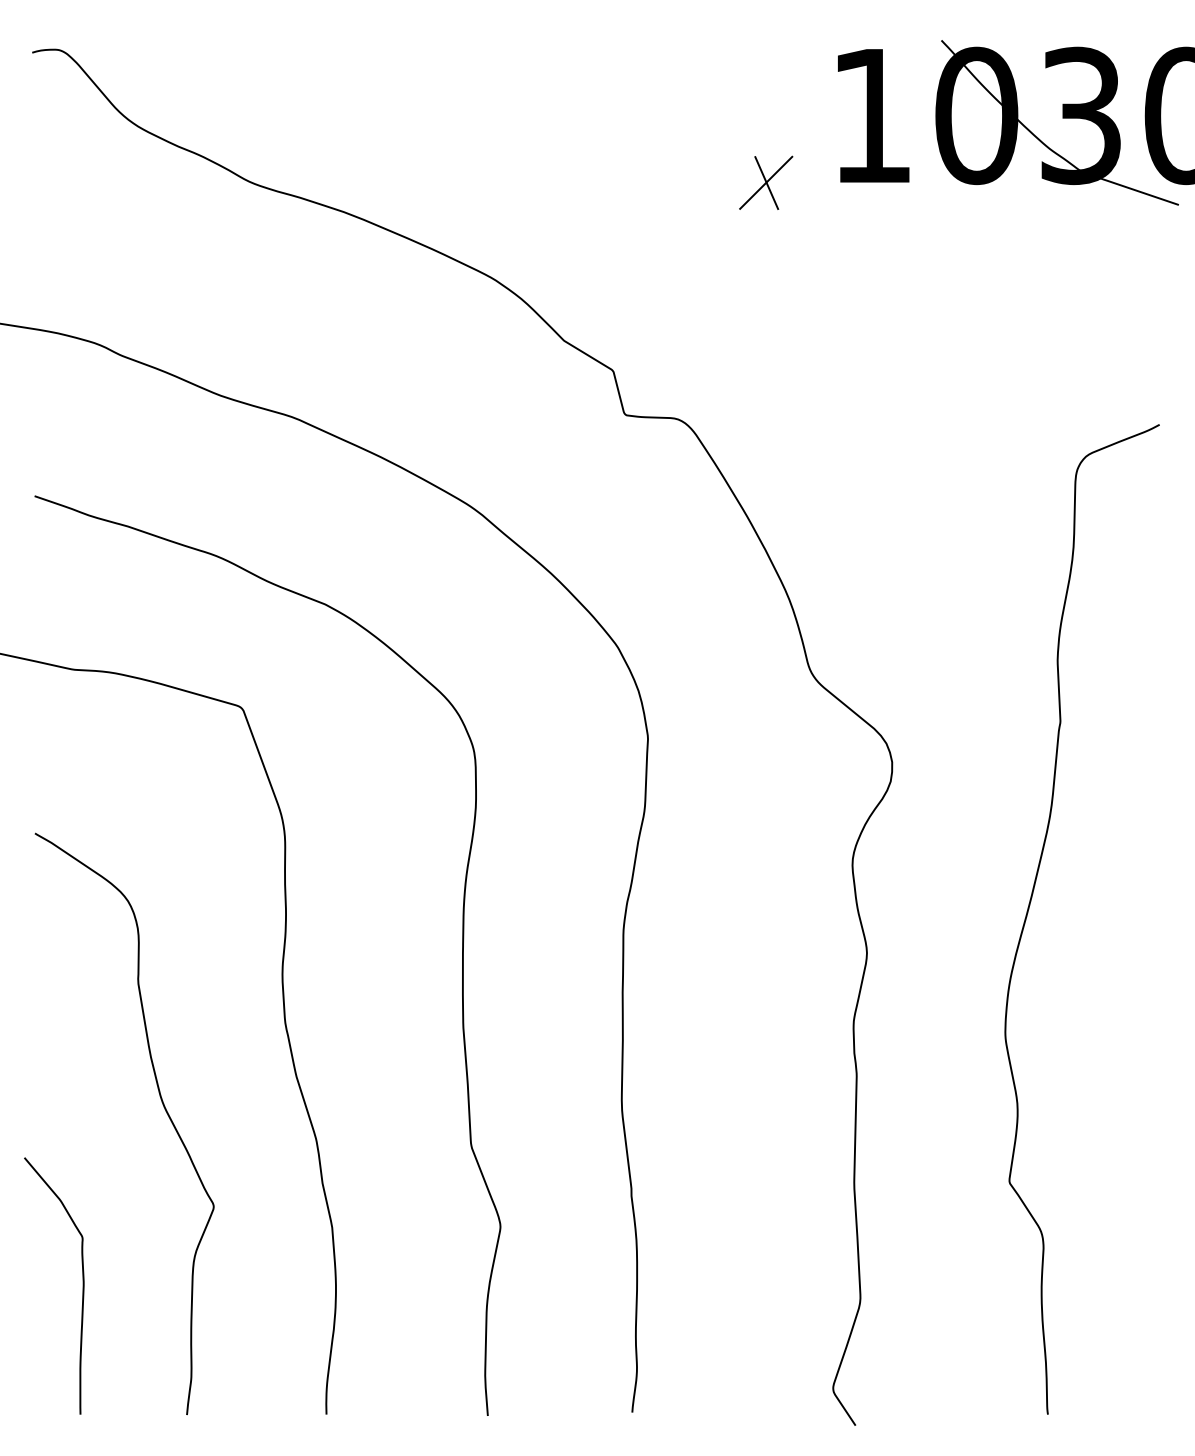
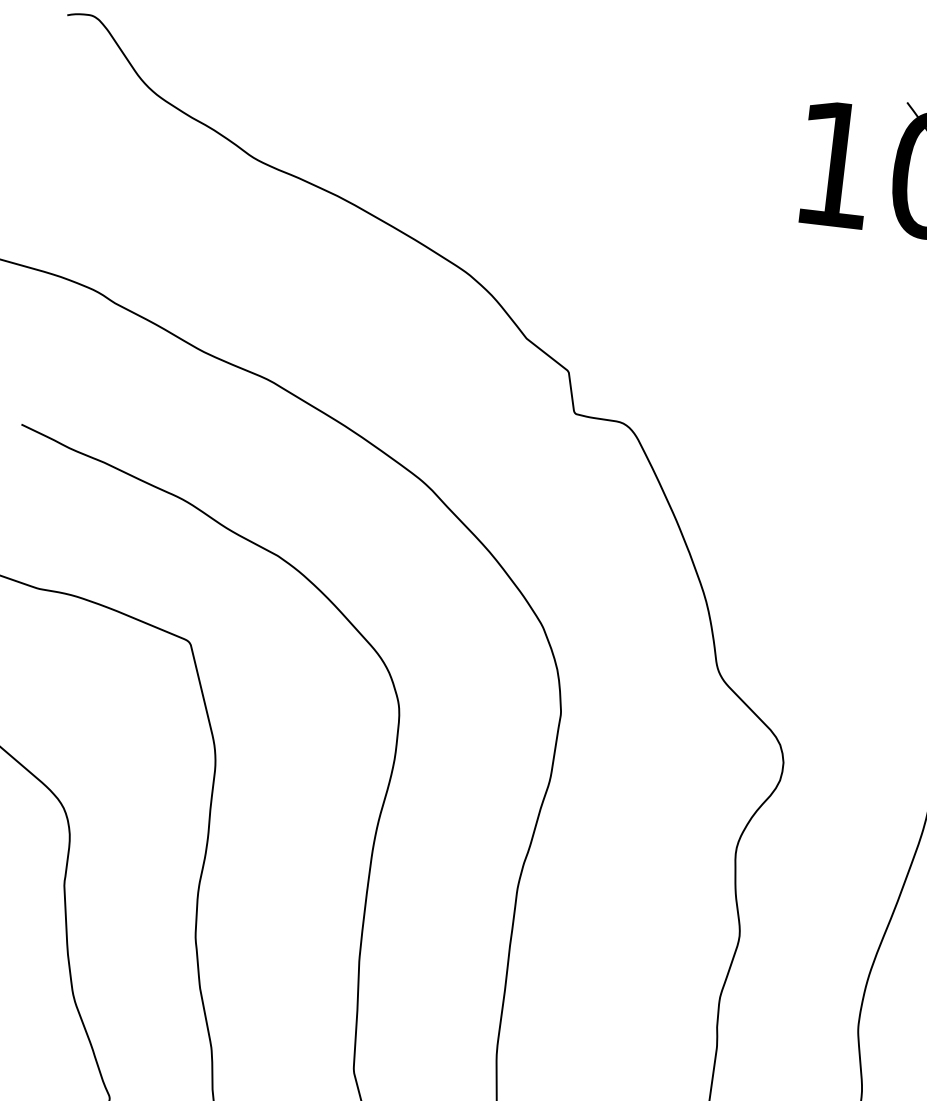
part: (766, 182) -> (730, 214), removed

